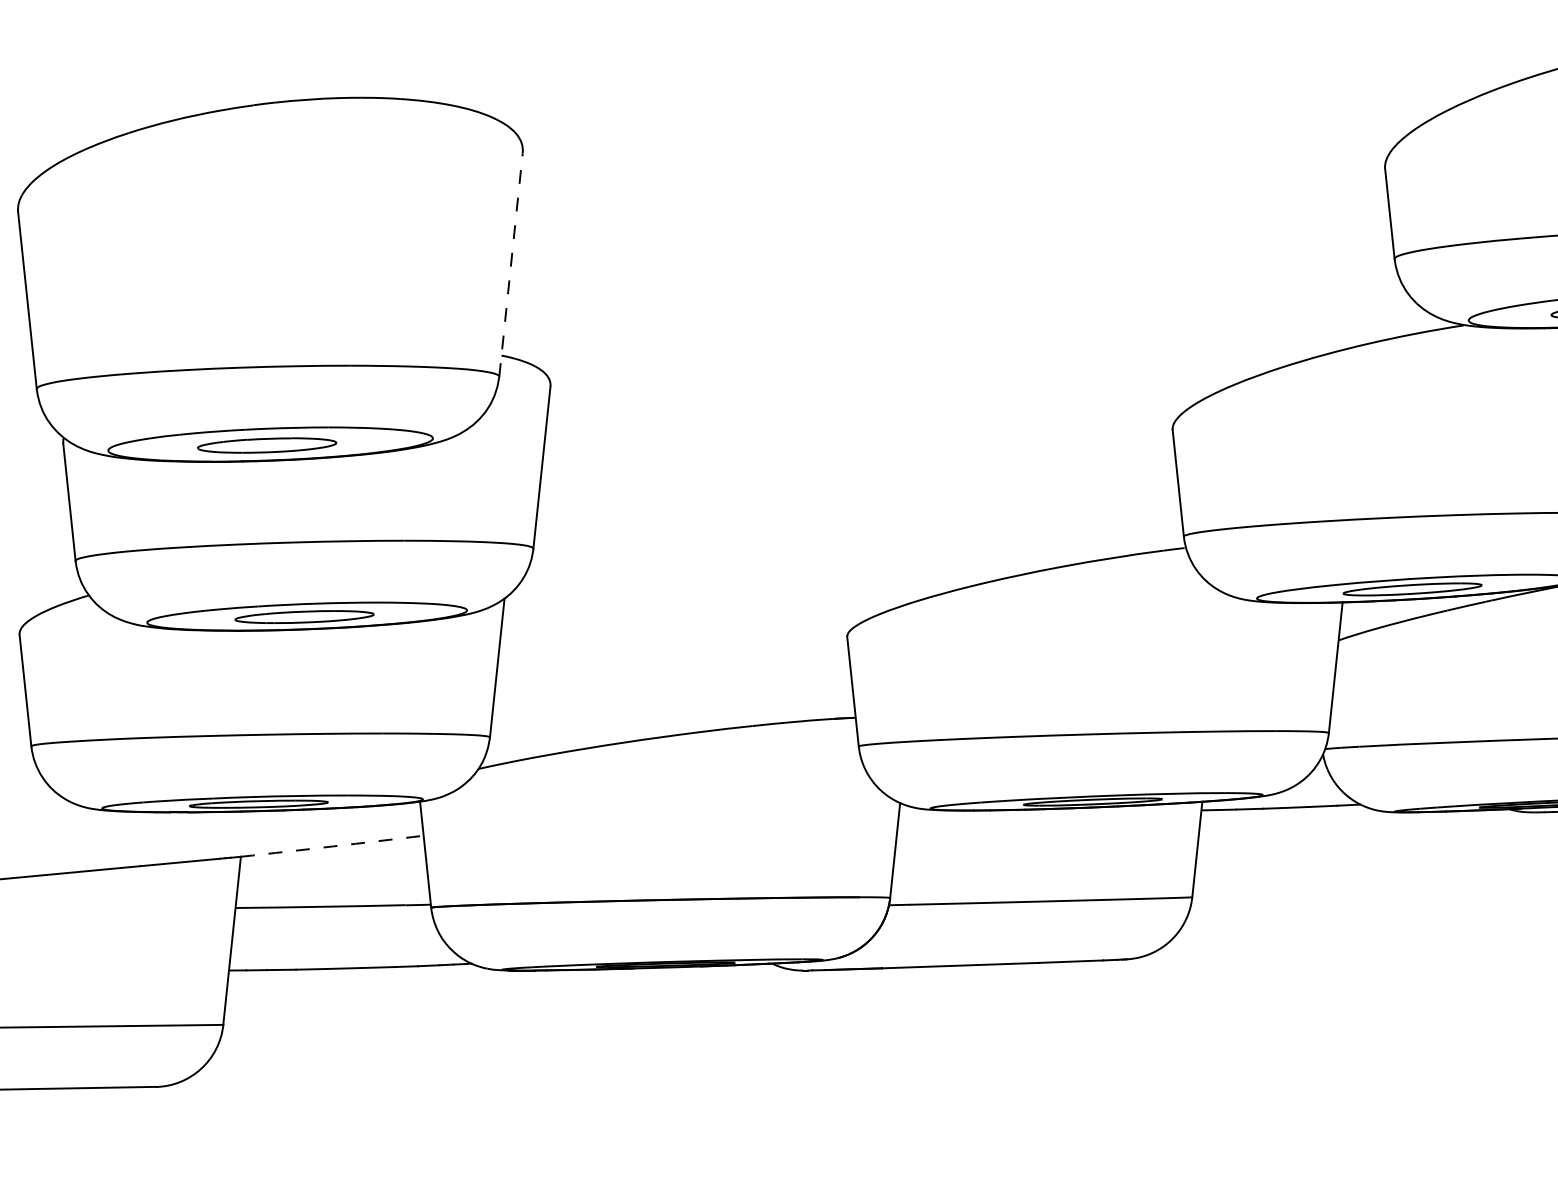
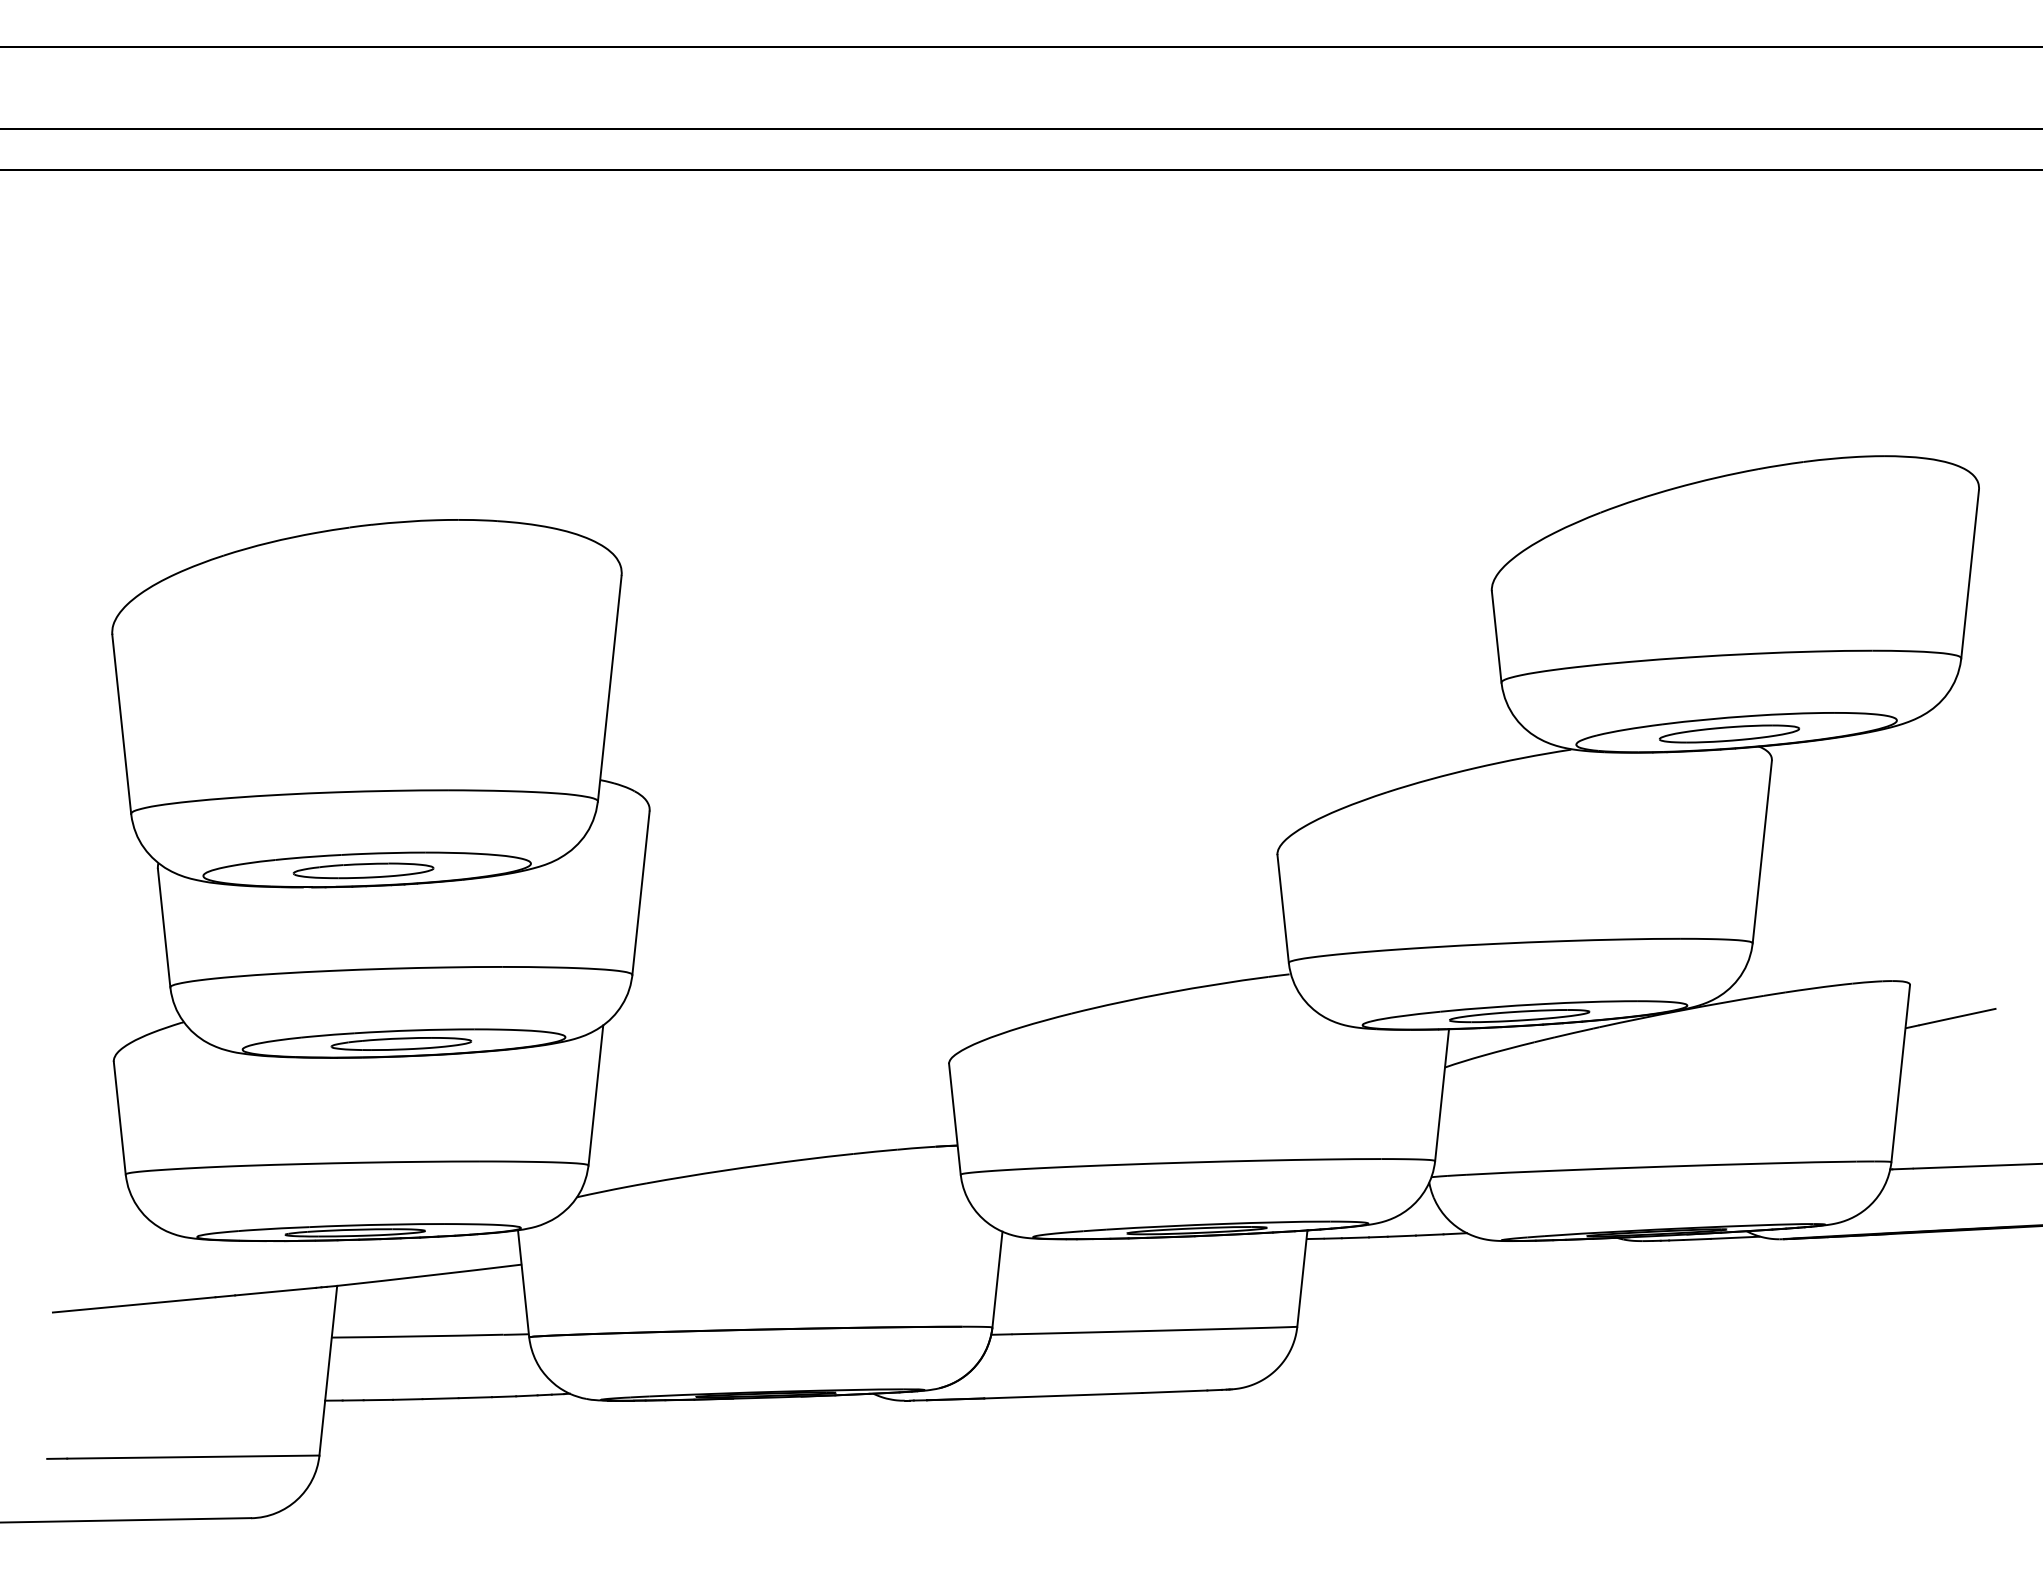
line: (510, 264) -> (609, 688), dashed -> solid
arc: (332, 846) -> (429, 1275), dashed -> solid

